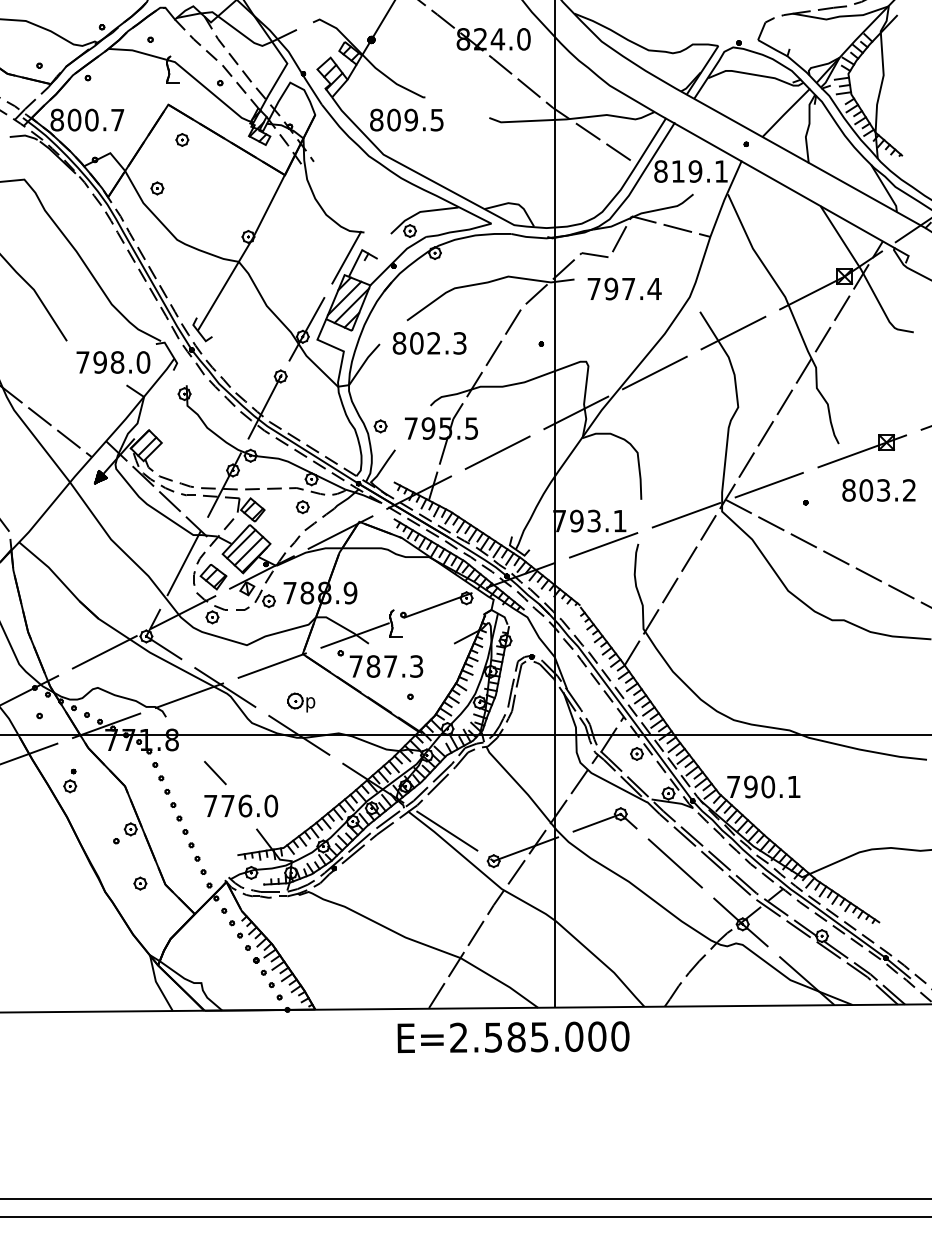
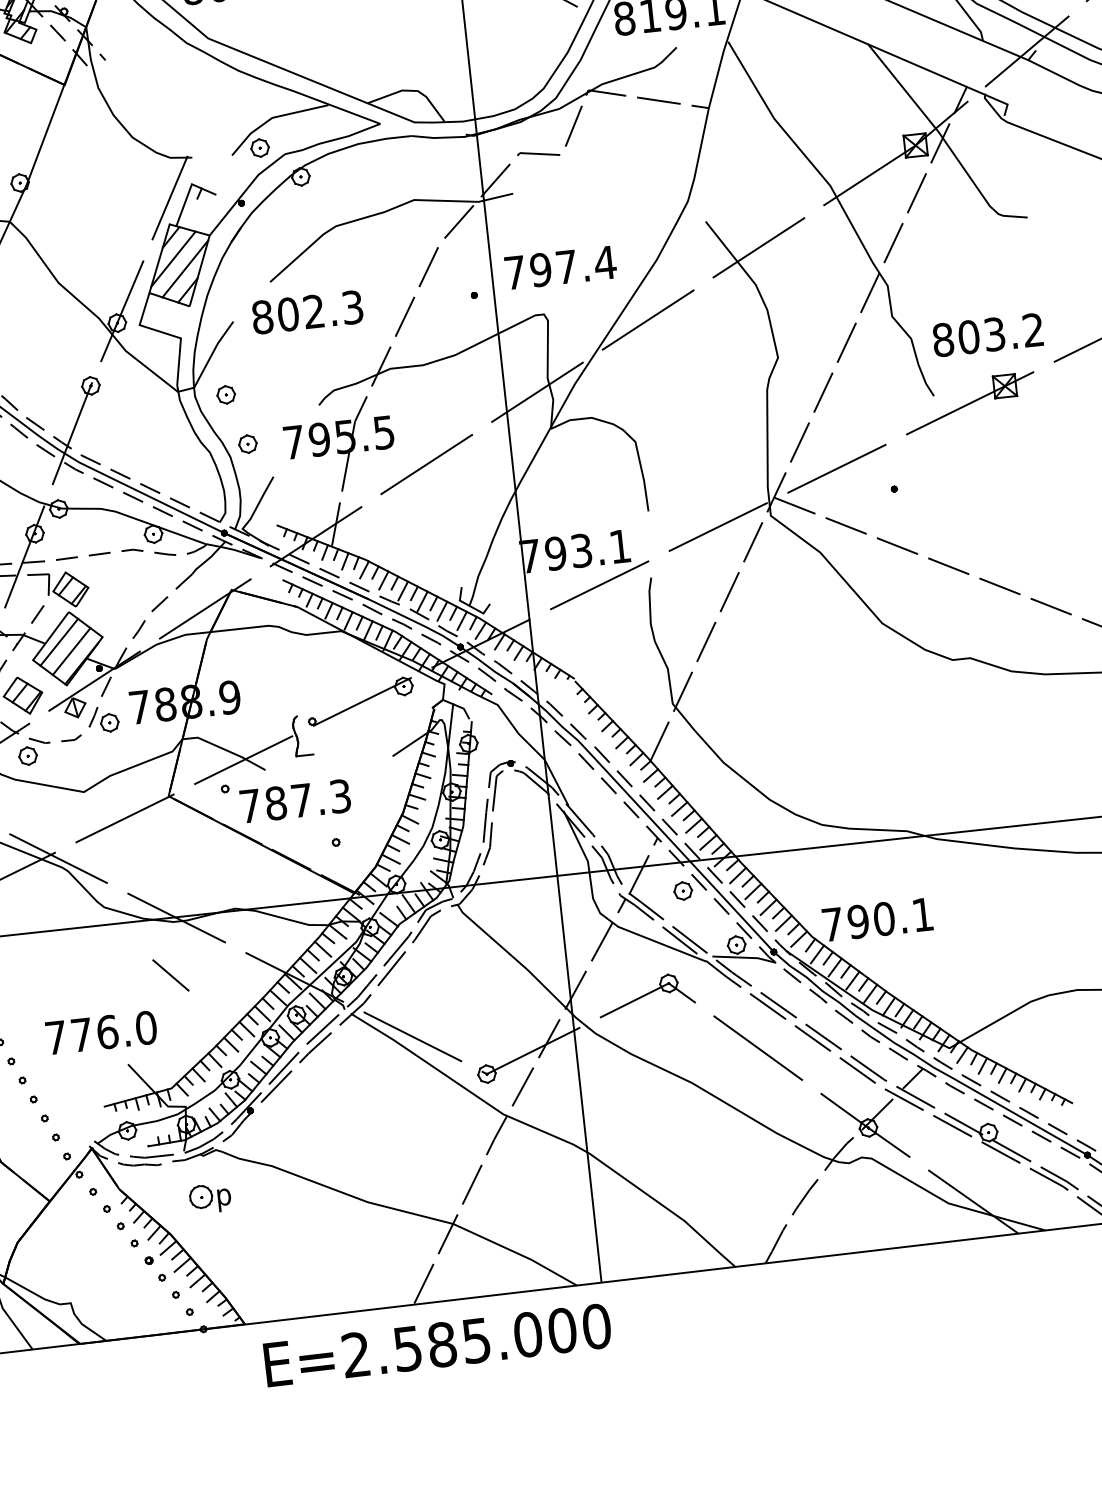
text: (624, 288) -> (560, 267), moved
text: (878, 490) -> (987, 335), moved
part: (302, 507) -> (225, 395), moved
part: (301, 702) -> (210, 1198), moved
line: (215, 773) -> (171, 976), moved
text: (513, 1036) -> (437, 1344), moved

